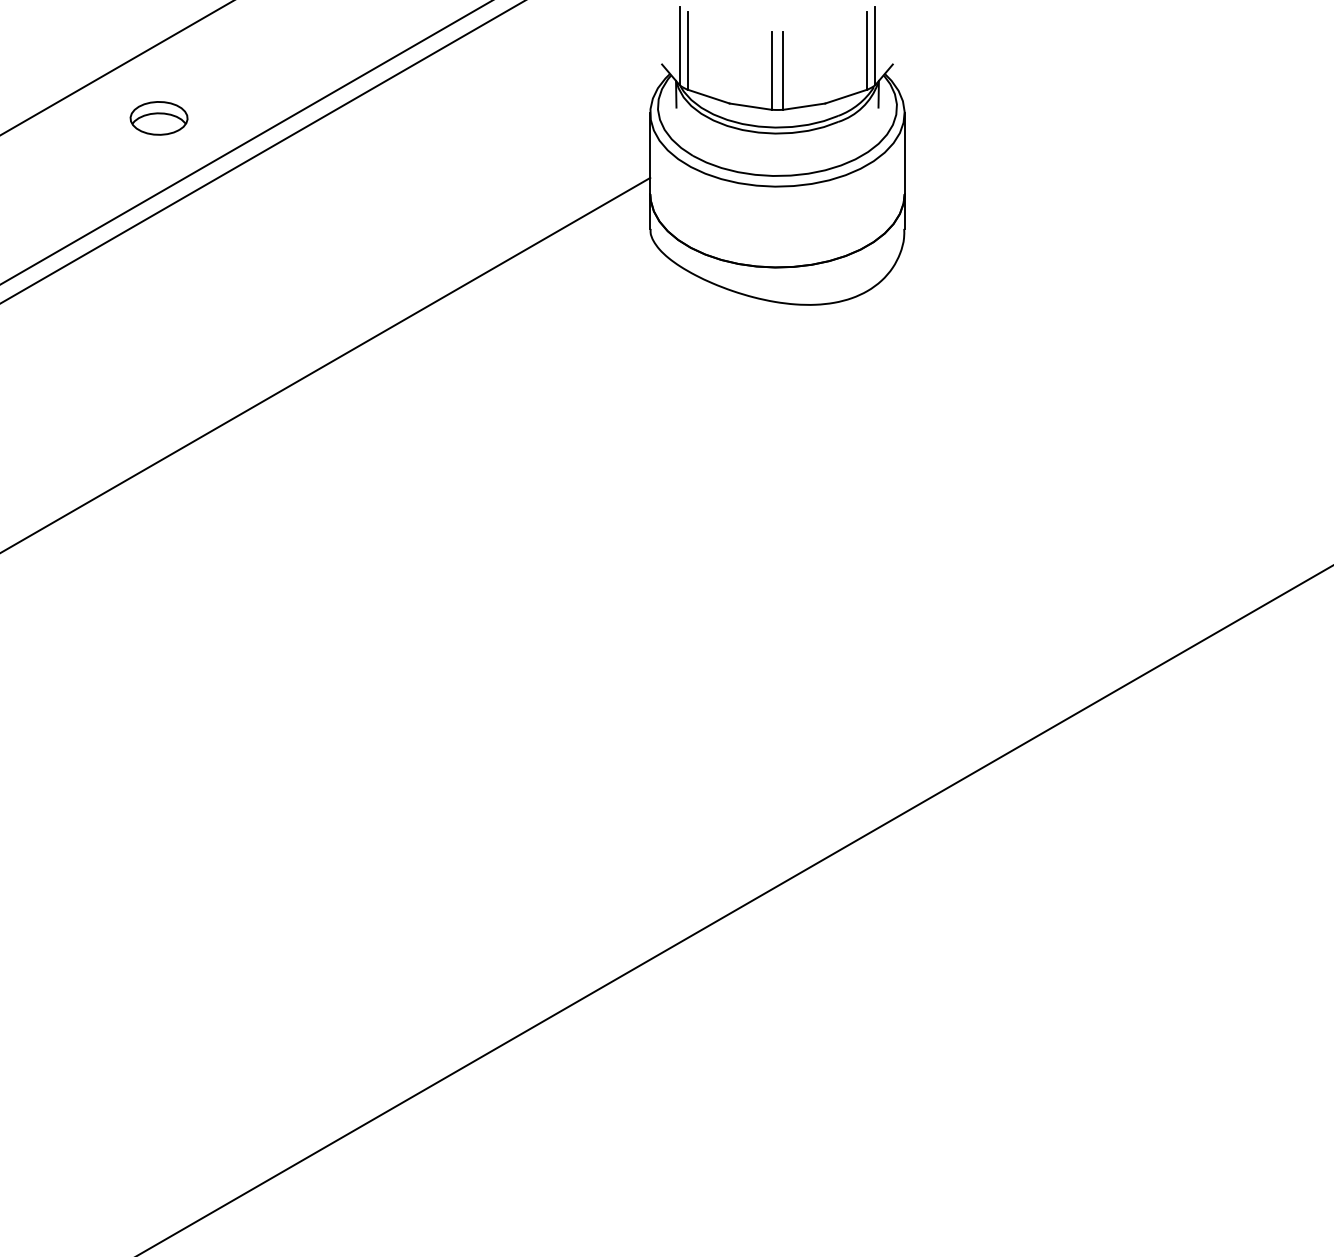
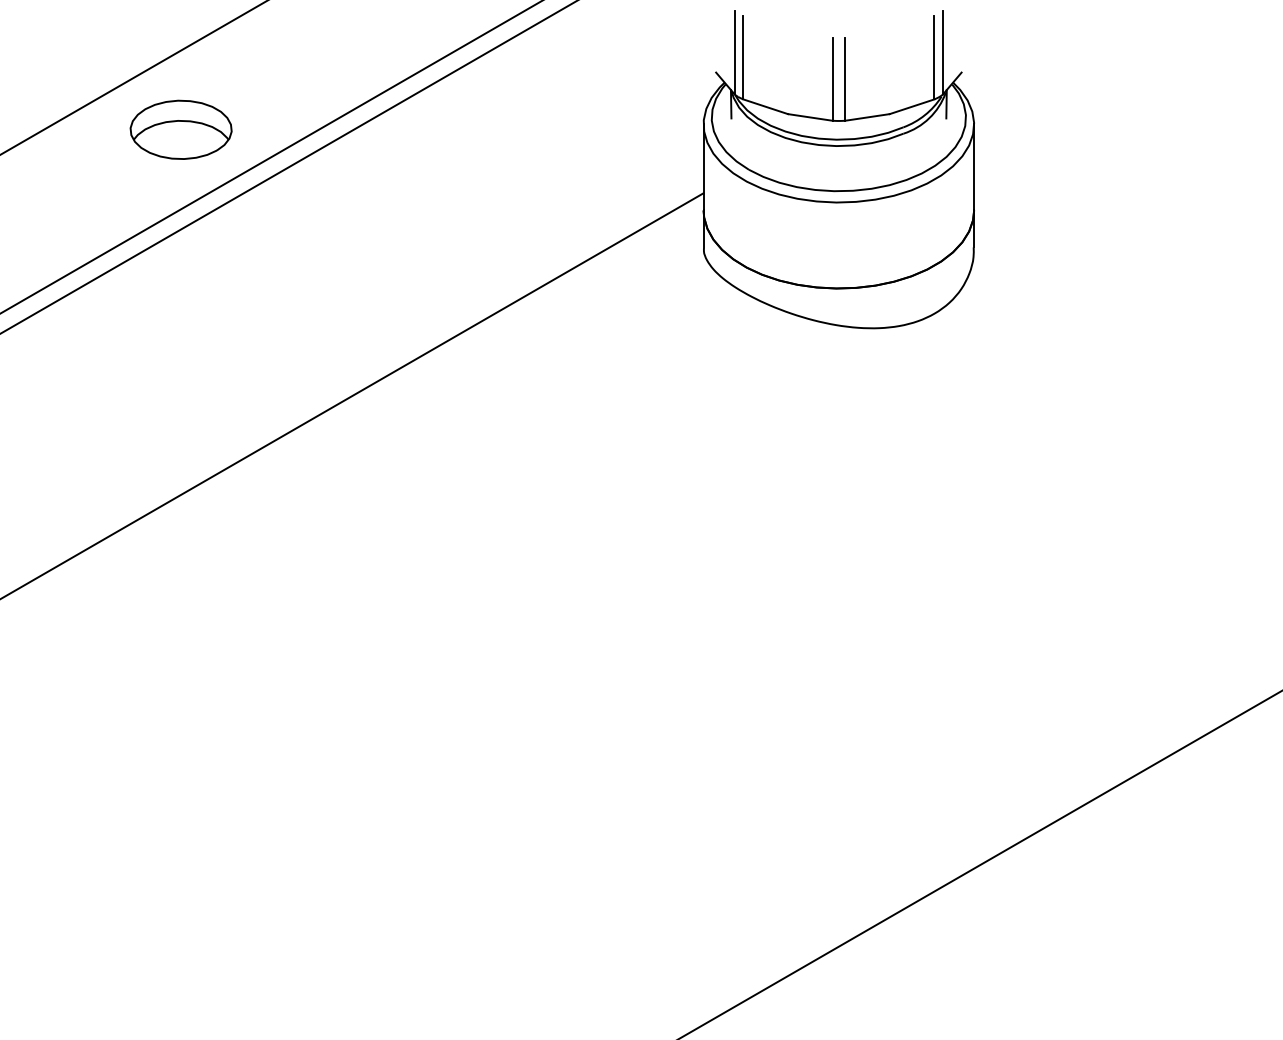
part: (158, 118) -> (180, 130), size x1.67

